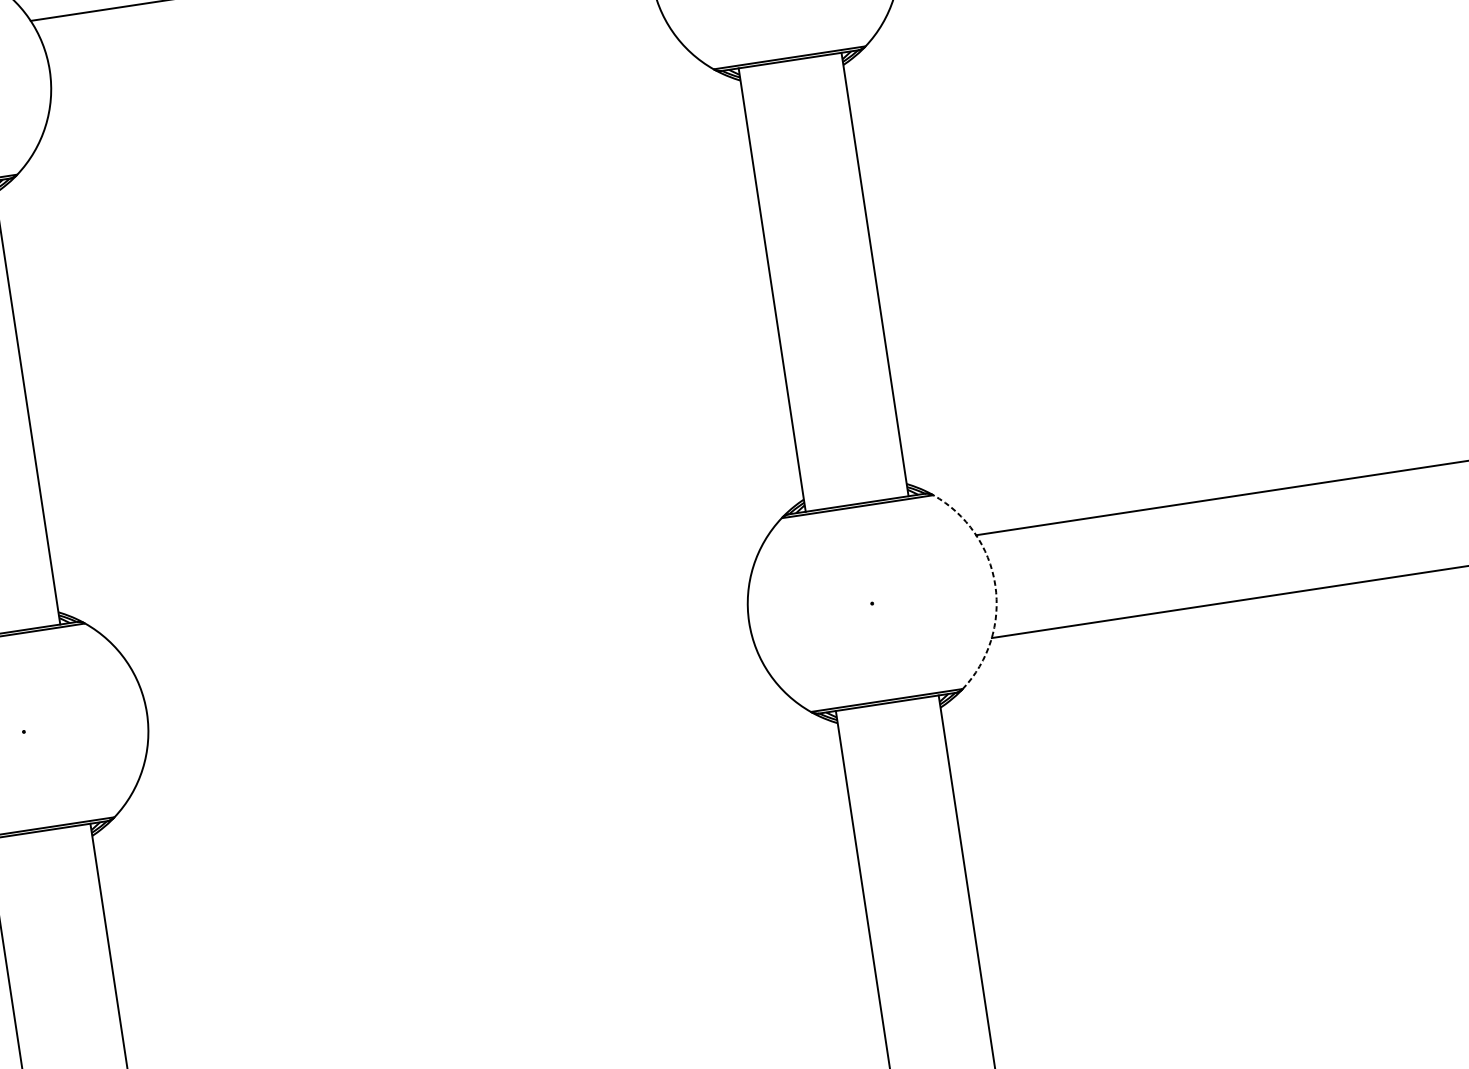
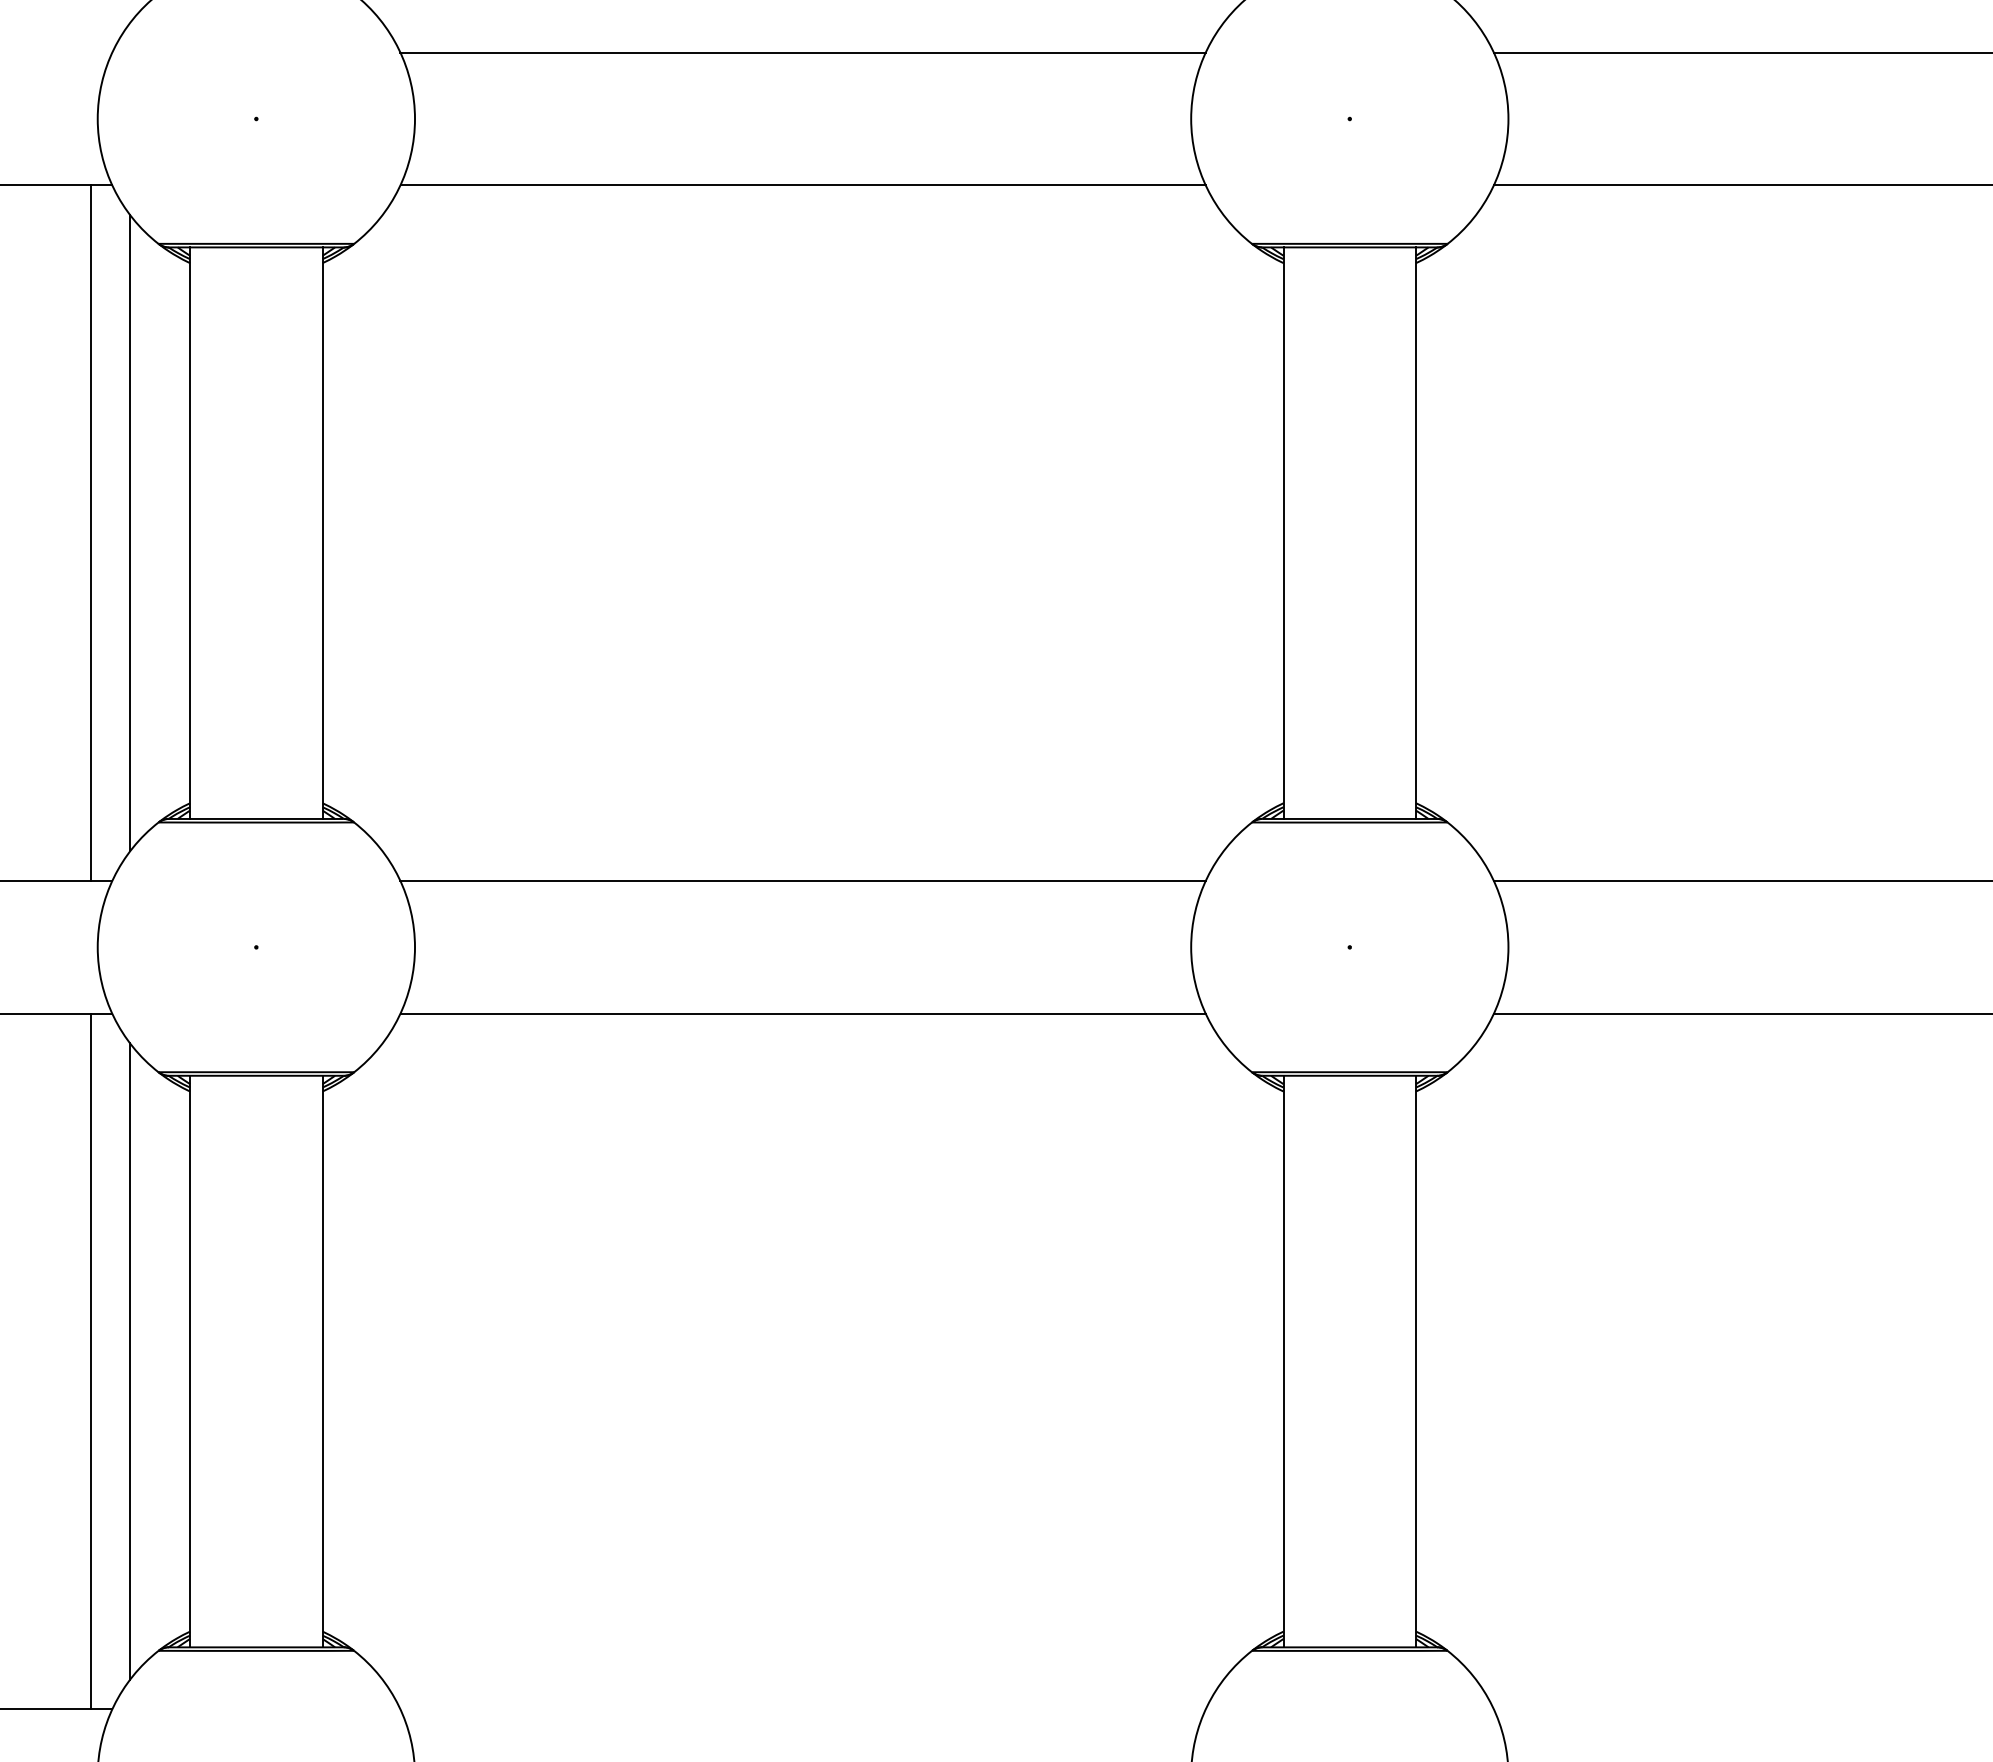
line: (358, 76) -> (802, 185), added
arc: (995, 585) -> (1508, 947), dashed -> solid
line: (439, 616) -> (802, 881), added
line: (455, 719) -> (802, 1013), added

